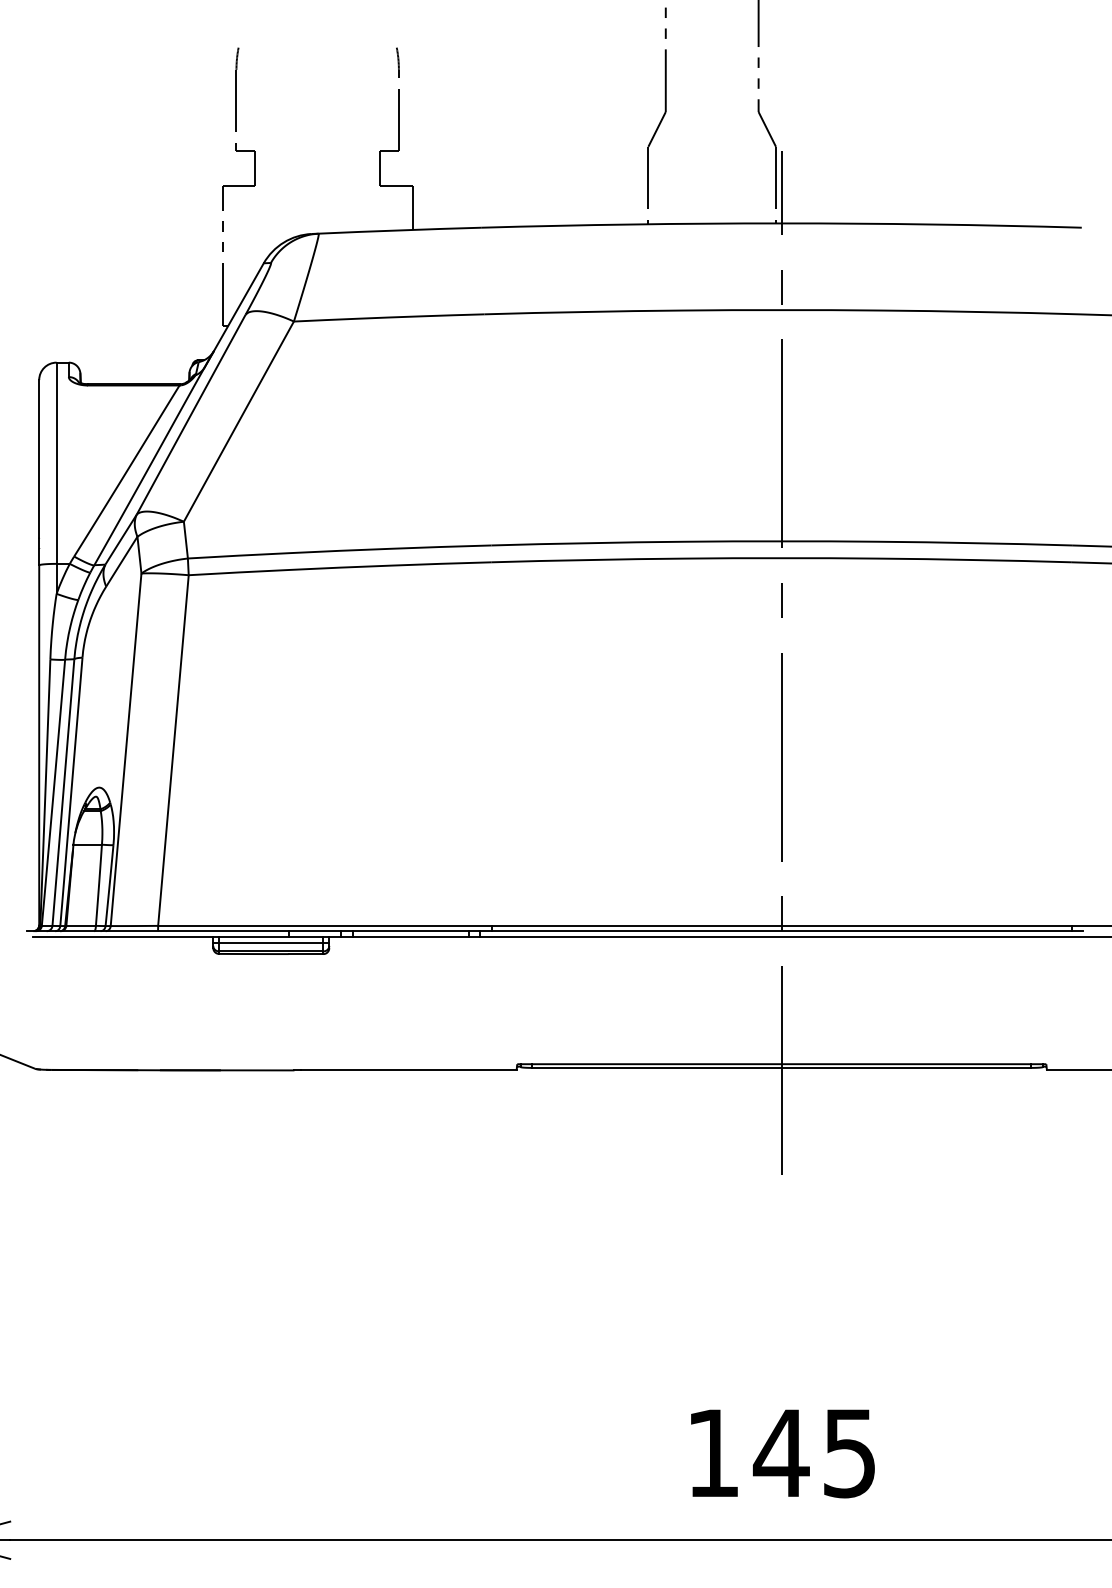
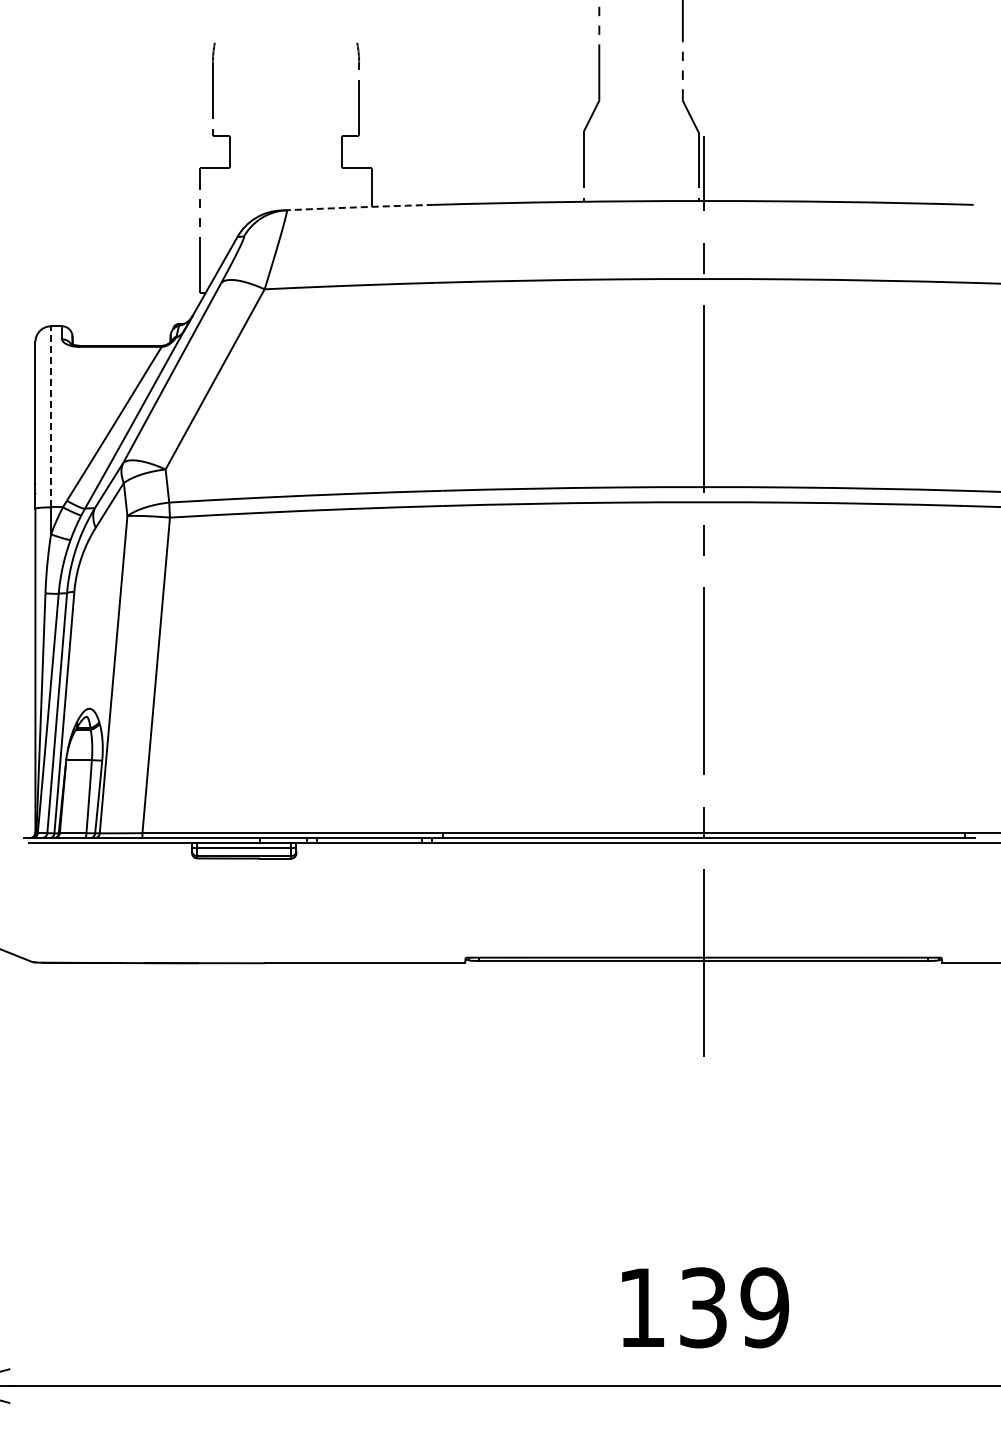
arc: (400, 230) -> (360, 207), solid -> dashed
line: (57, 462) -> (51, 416), solid -> dashed
text: (814, 1452) -> (733, 1307), 145 -> 139

